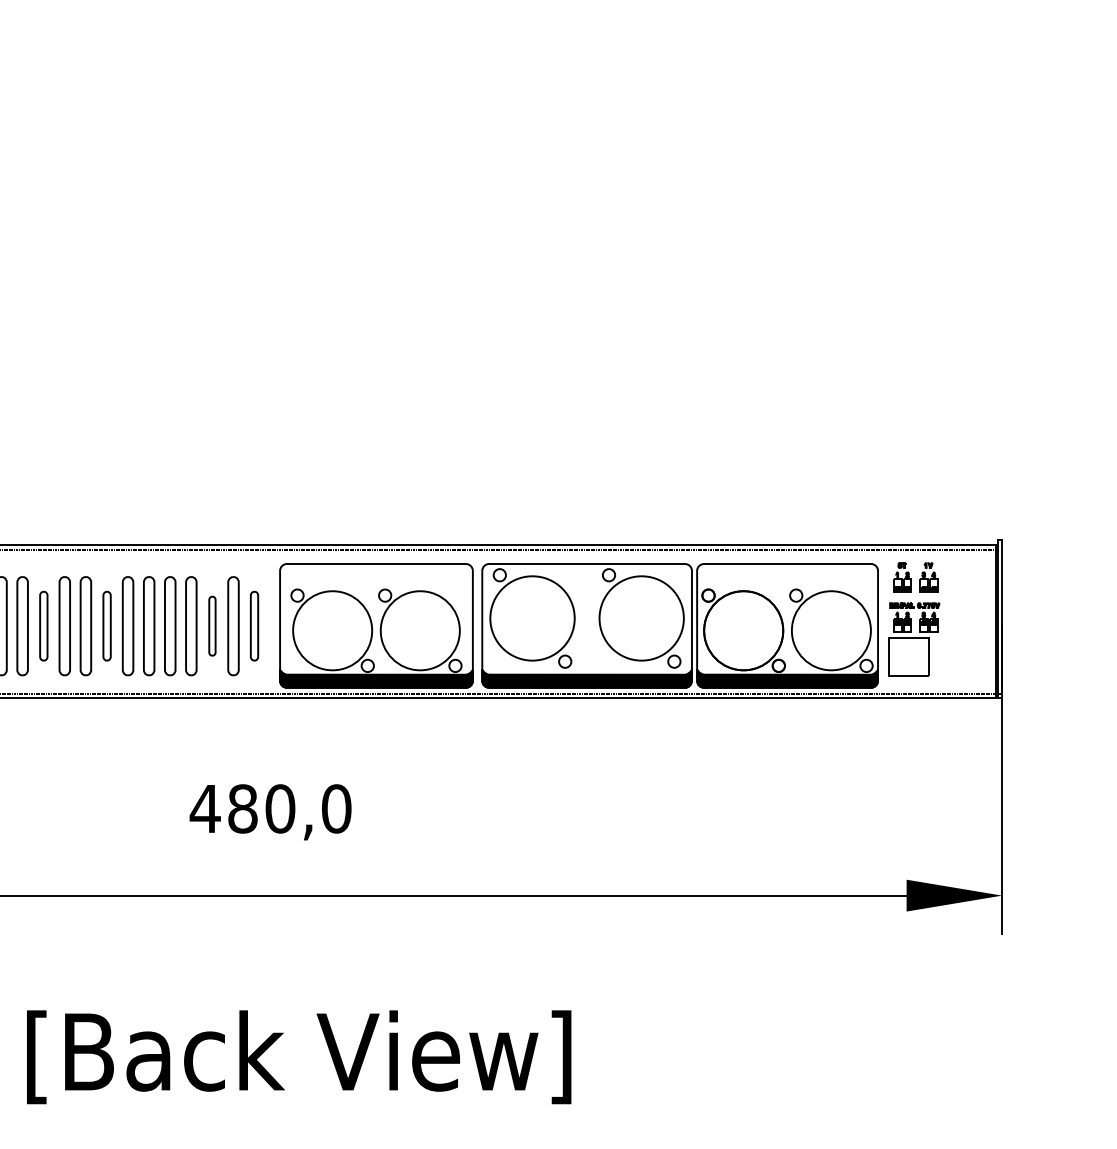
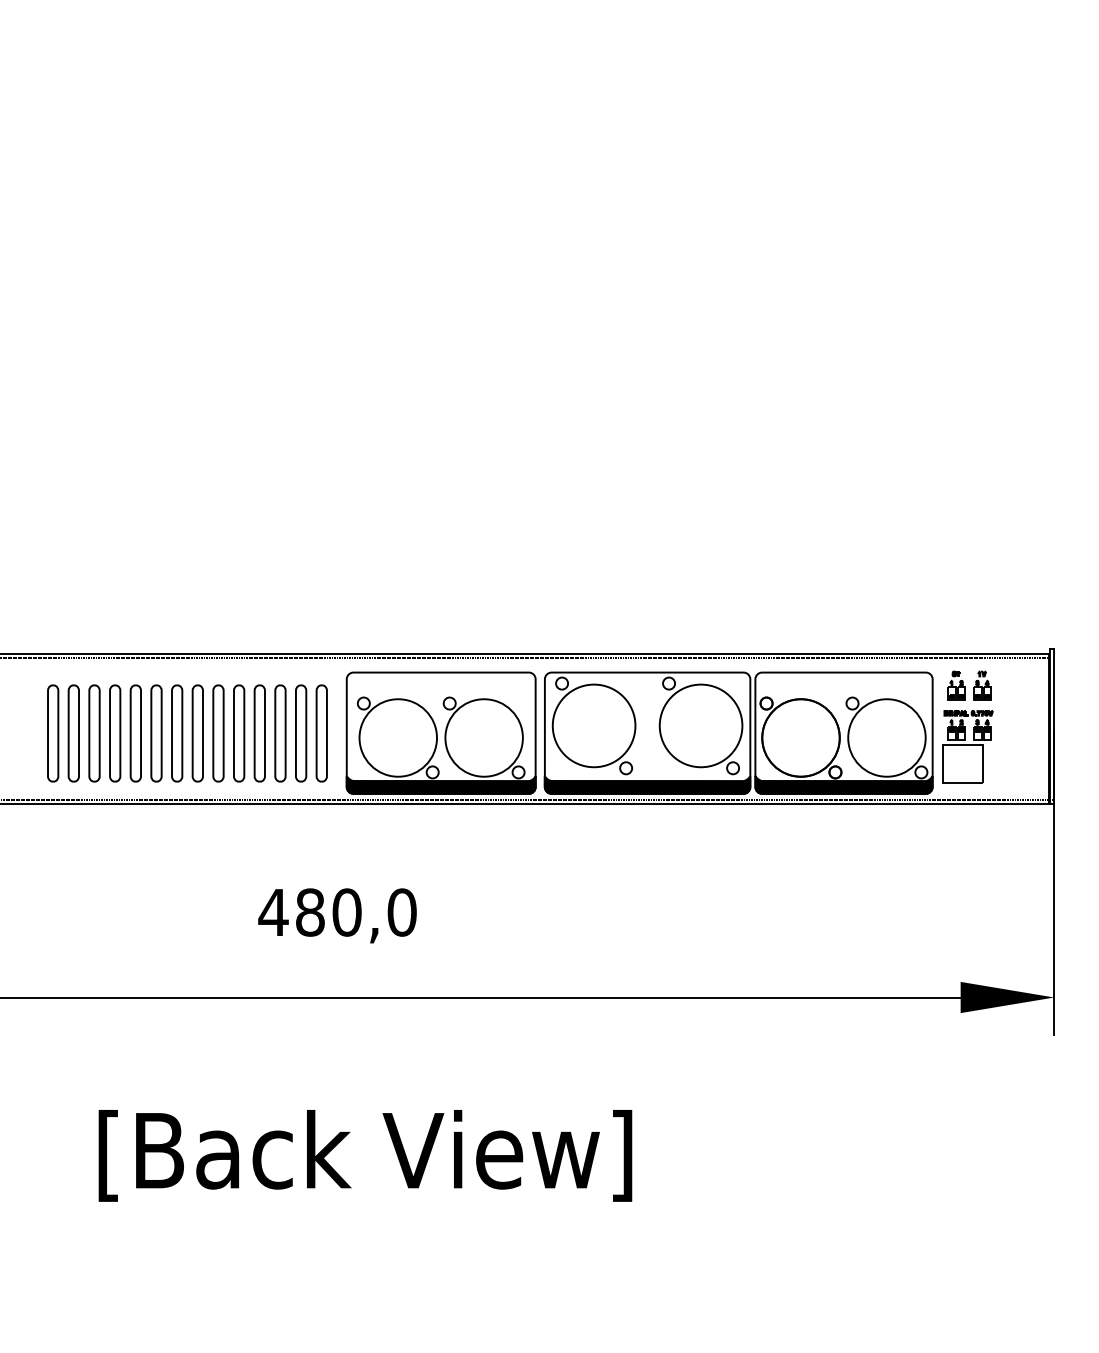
part: (44, 626) -> (115, 733), size x1.43
part: (107, 626) -> (177, 733), size x1.43
part: (212, 626) -> (280, 733), size x1.67
part: (254, 626) -> (321, 733), size x1.43

